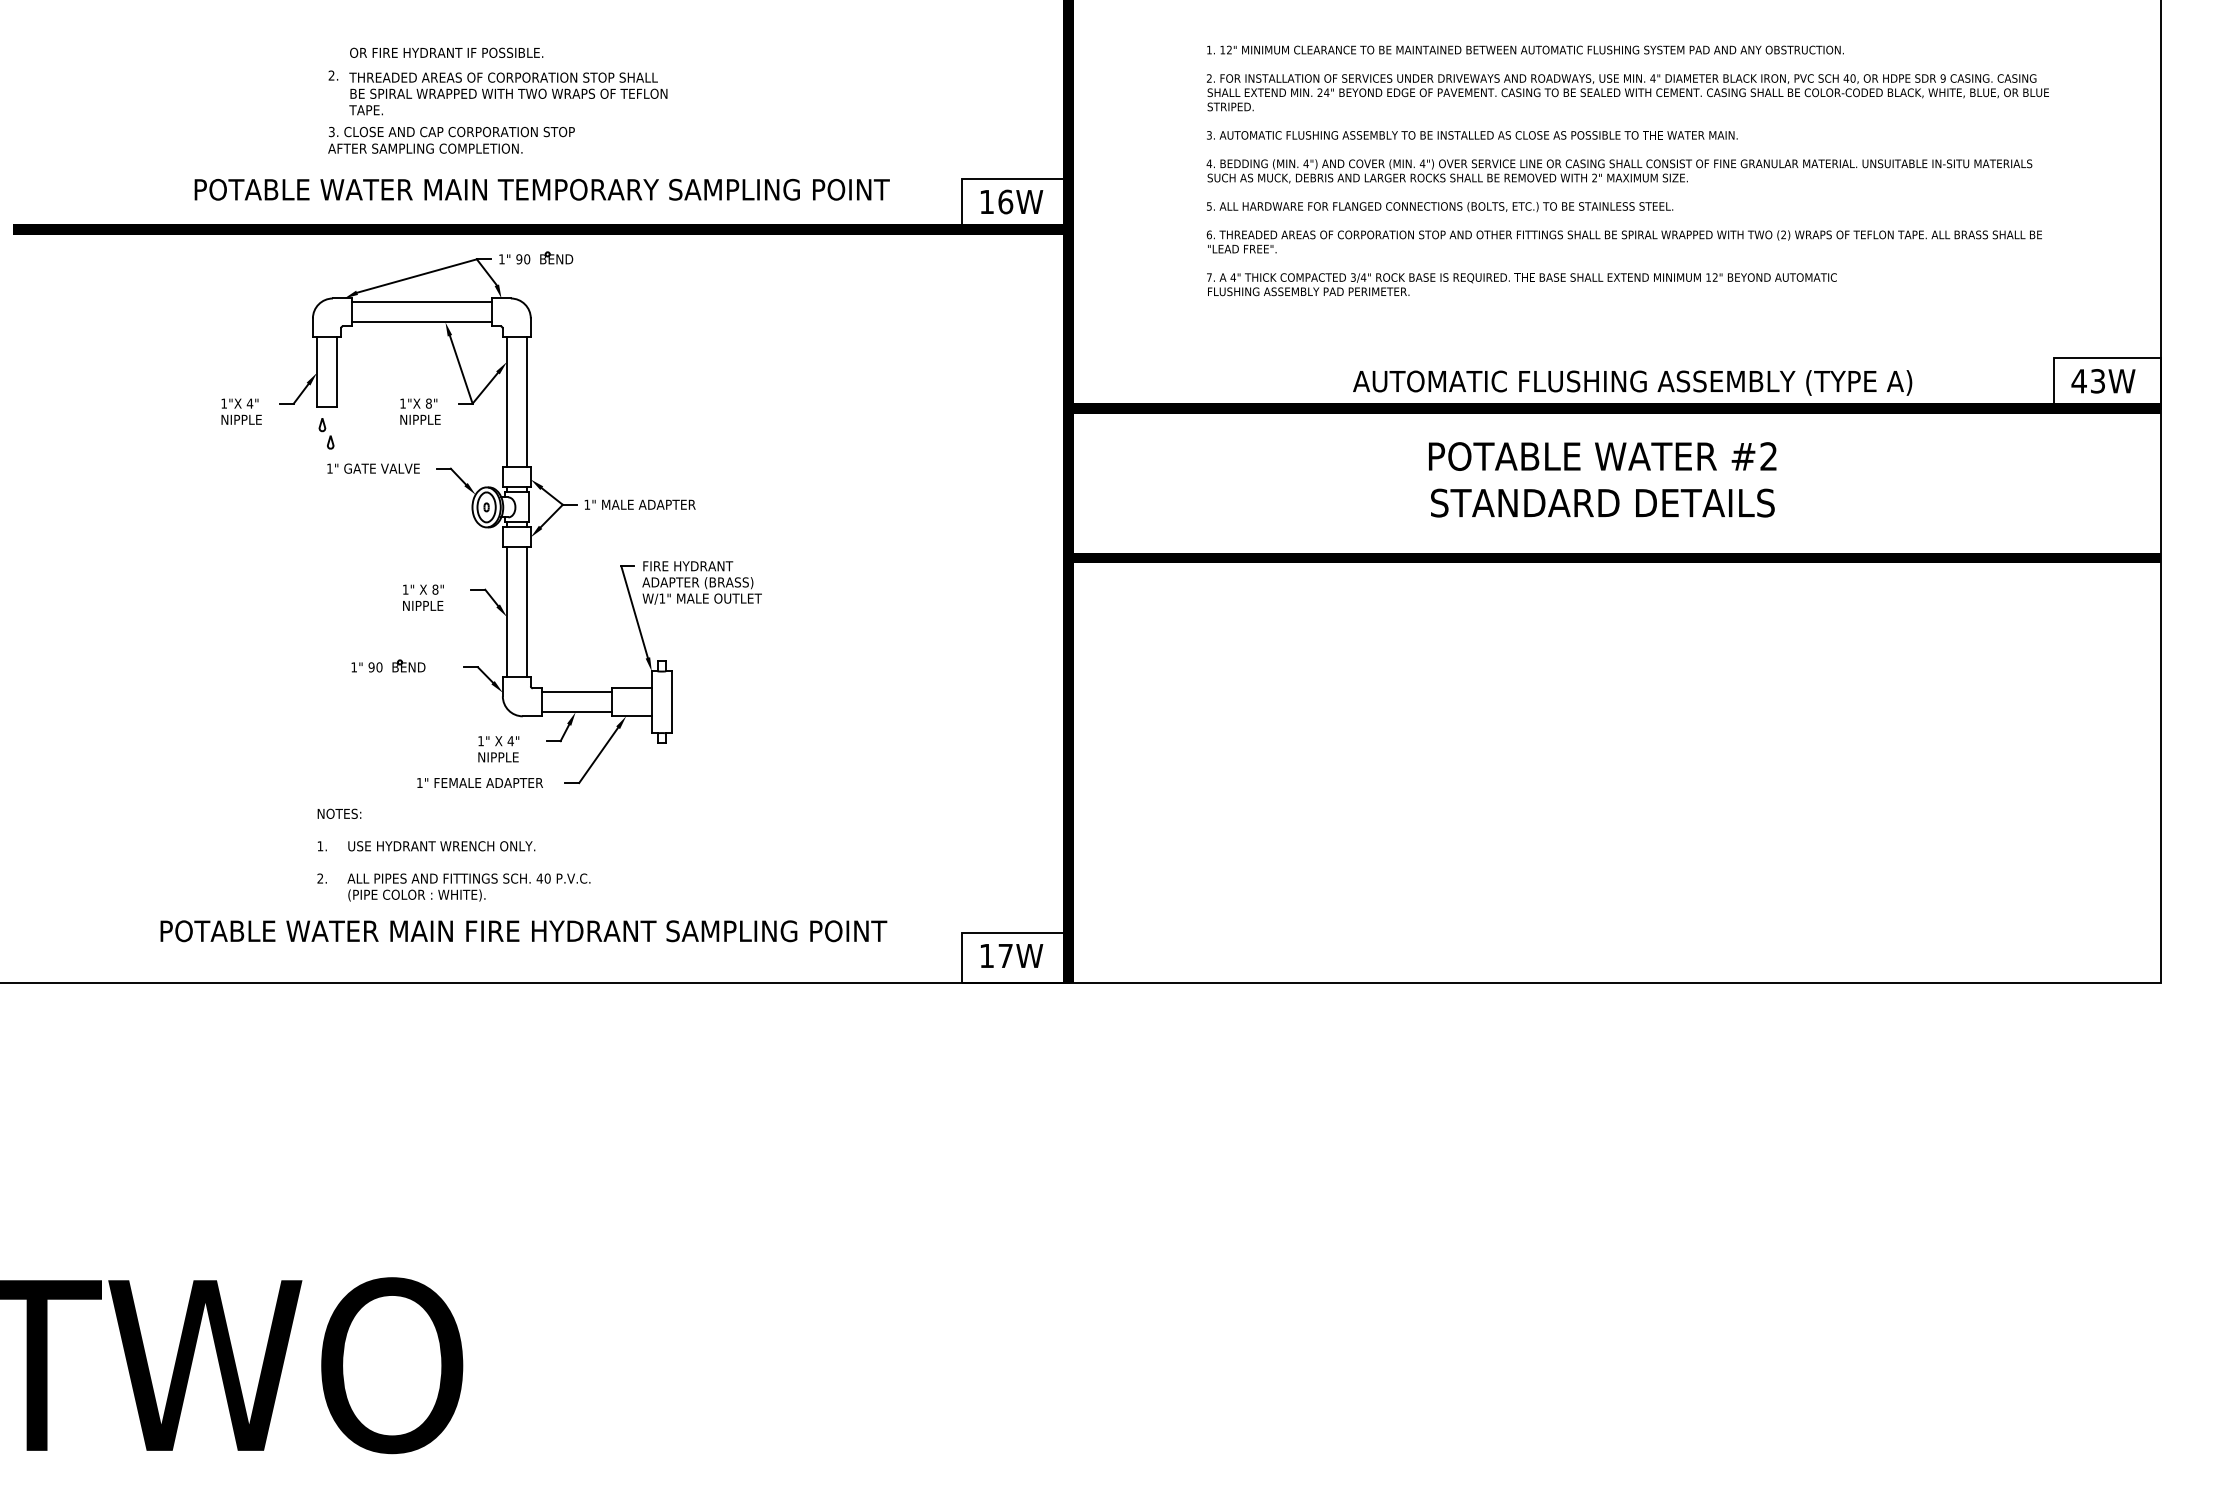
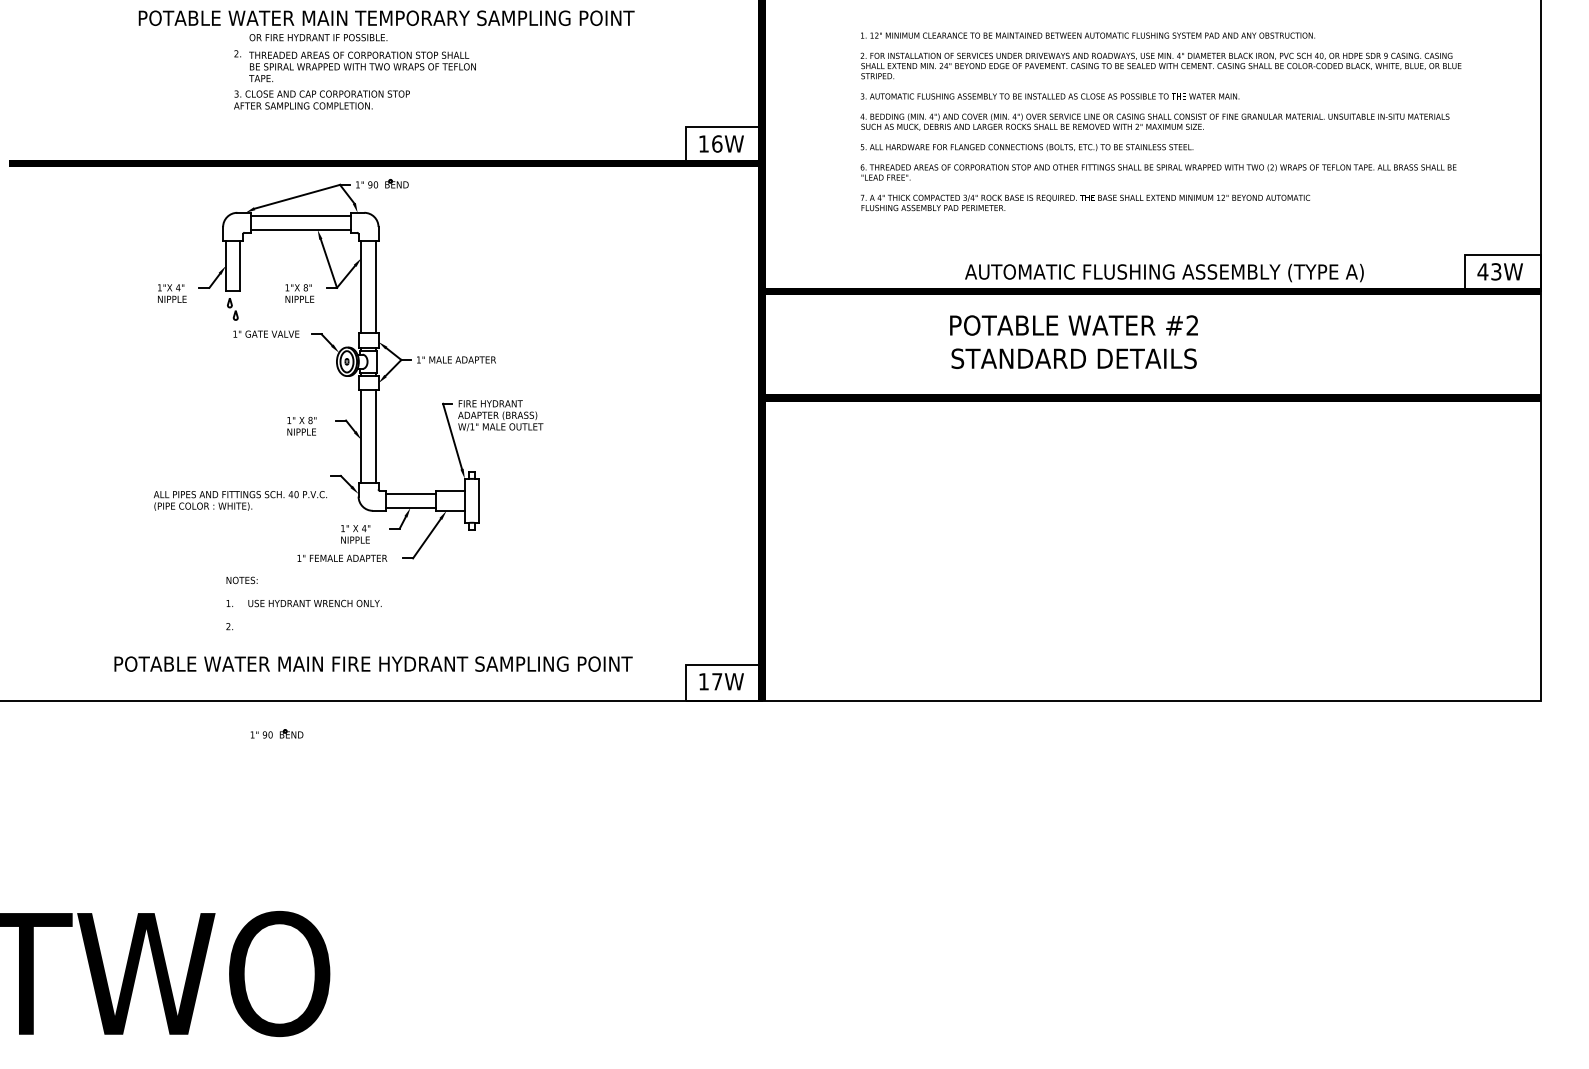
text: (541, 188) -> (386, 17), moved
text: (1601, 478) -> (1073, 341), moved
part: (387, 665) -> (276, 733), moved
text: (467, 886) -> (239, 500), moved

